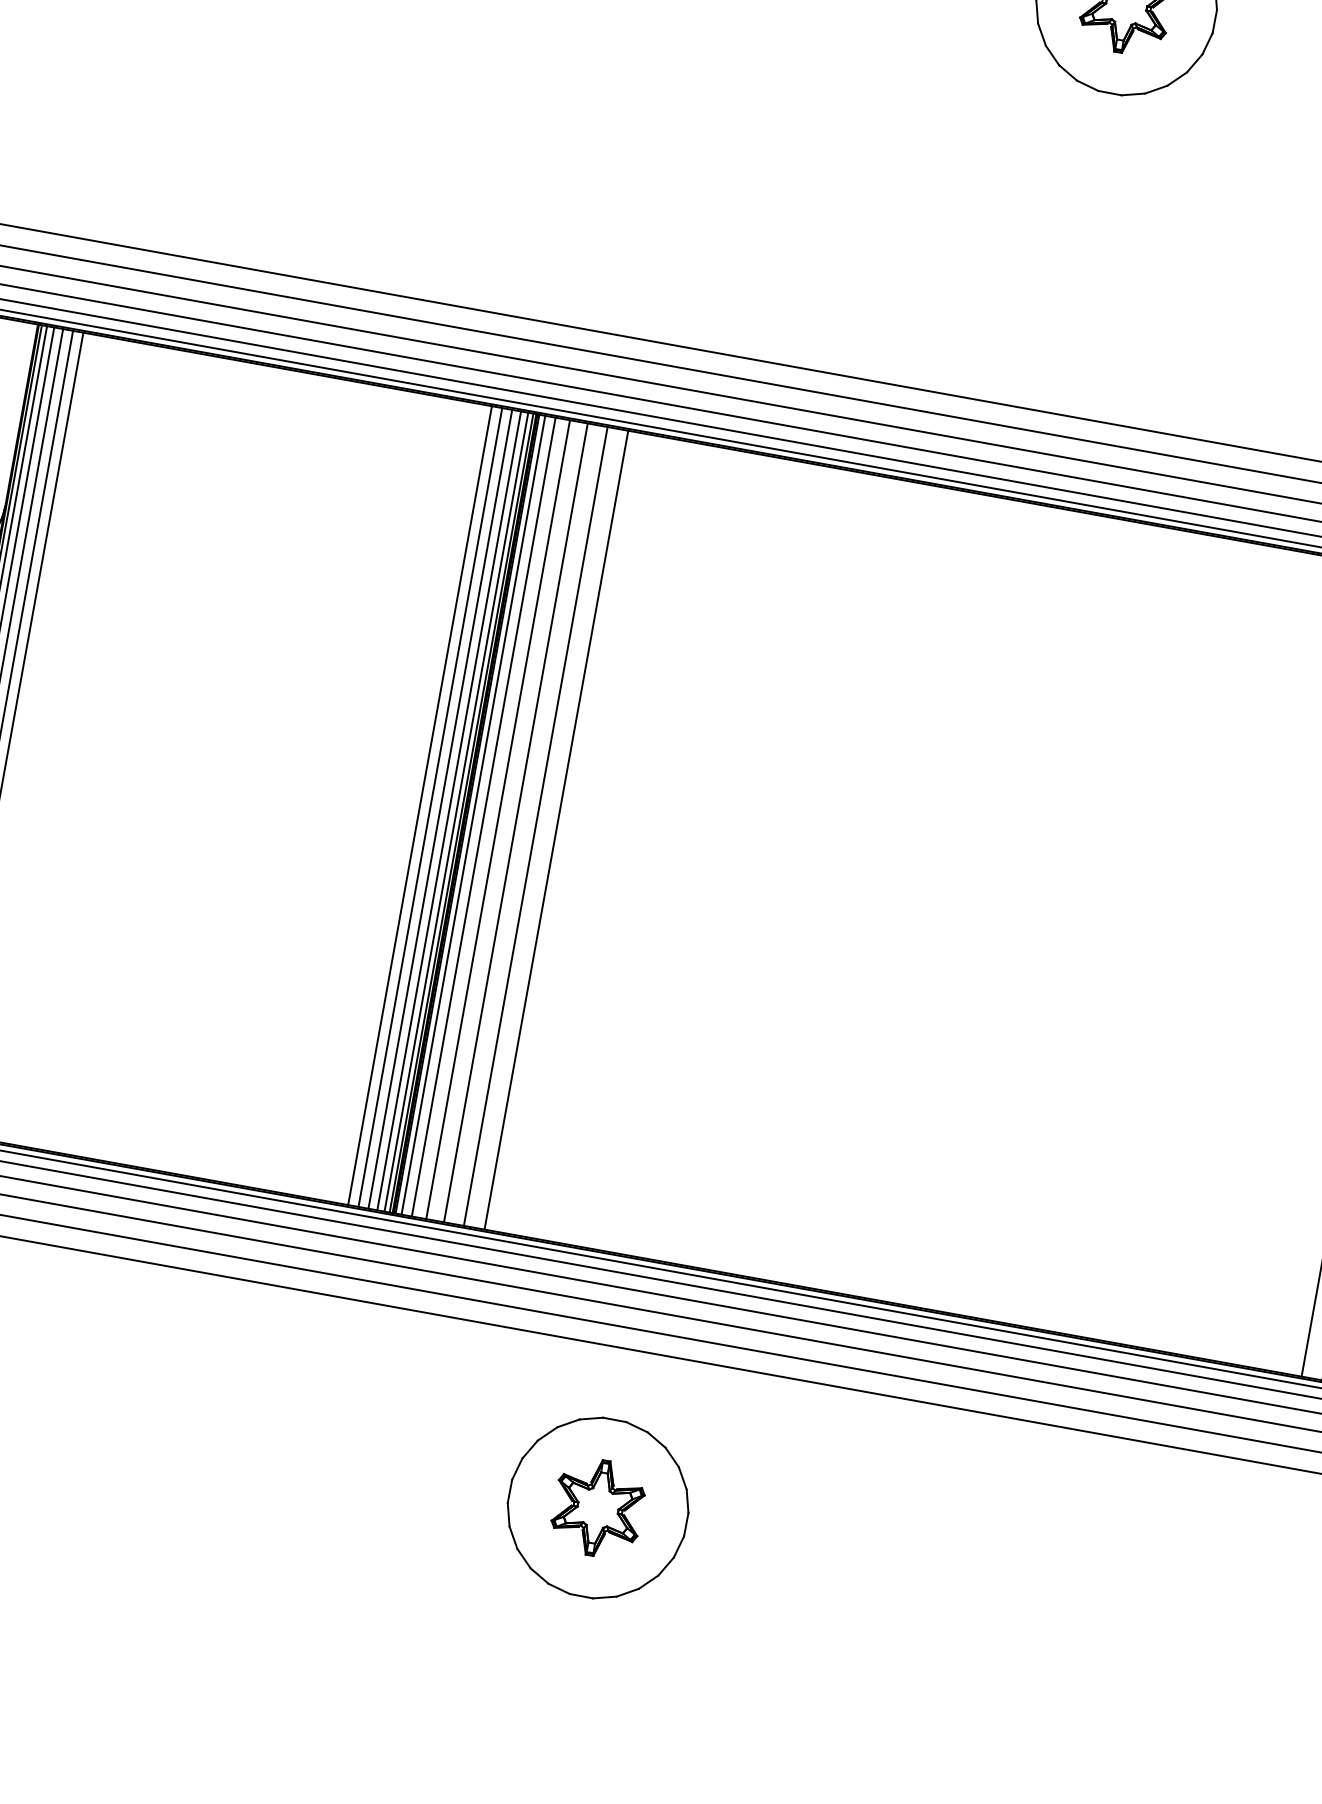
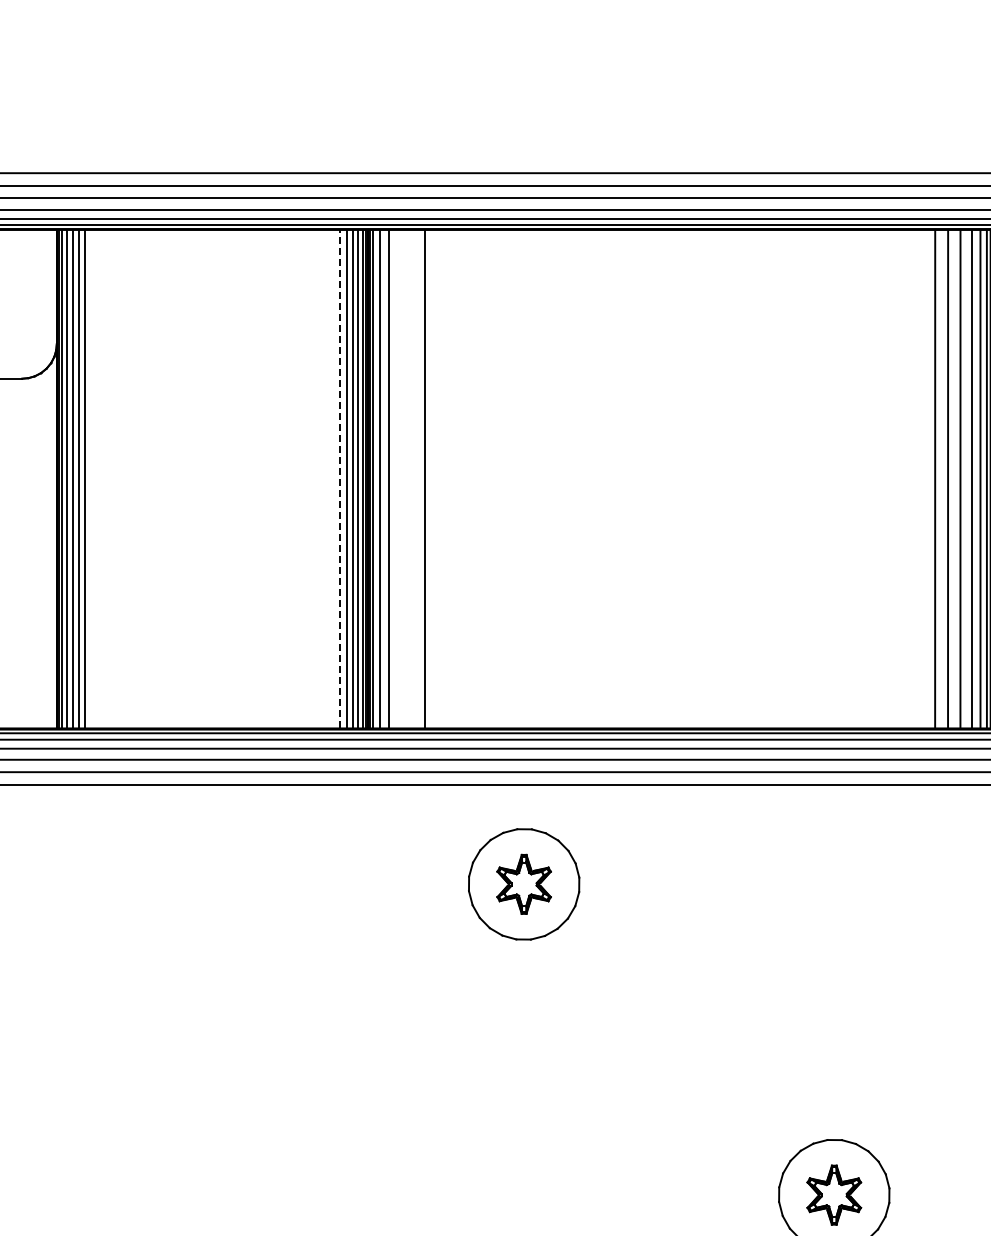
line: (420, 804) -> (340, 478), solid -> dashed
line: (515, 821) -> (399, 478), removed
line: (536, 825) -> (412, 478), removed

